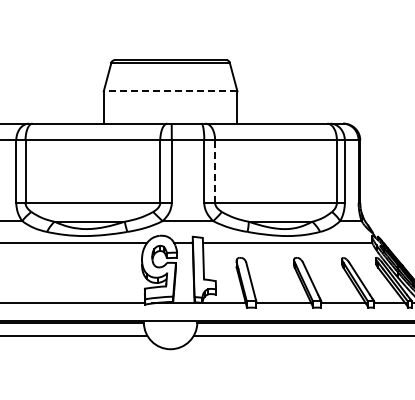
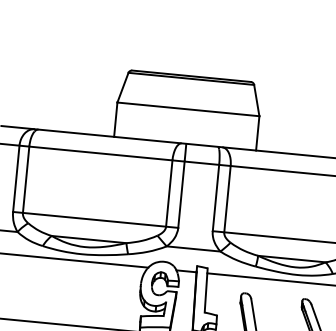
line: (170, 91) -> (188, 109), dashed -> solid
line: (215, 171) -> (227, 199), dashed -> solid

